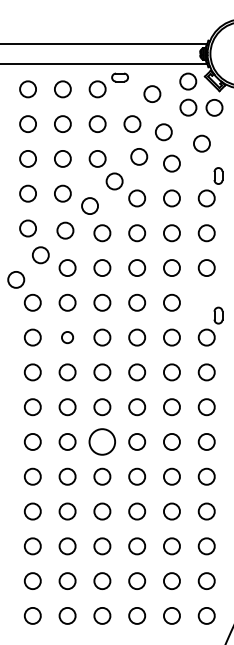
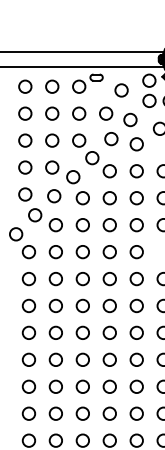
circle: (67, 337) -> (55, 278), size x1.43
circle: (102, 441) -> (82, 359), size x0.62

